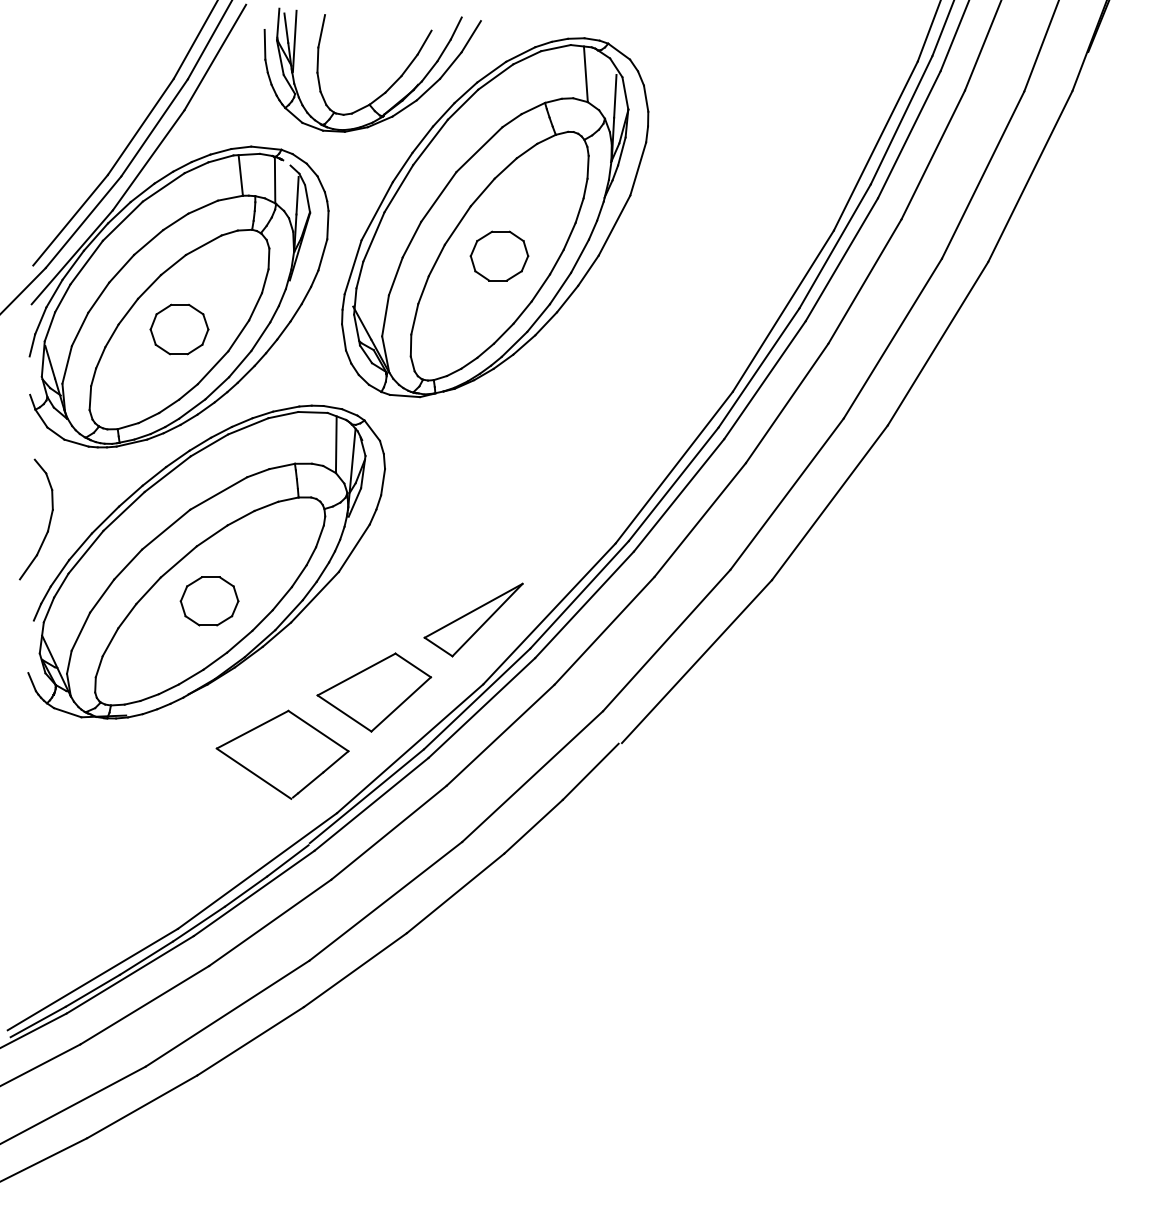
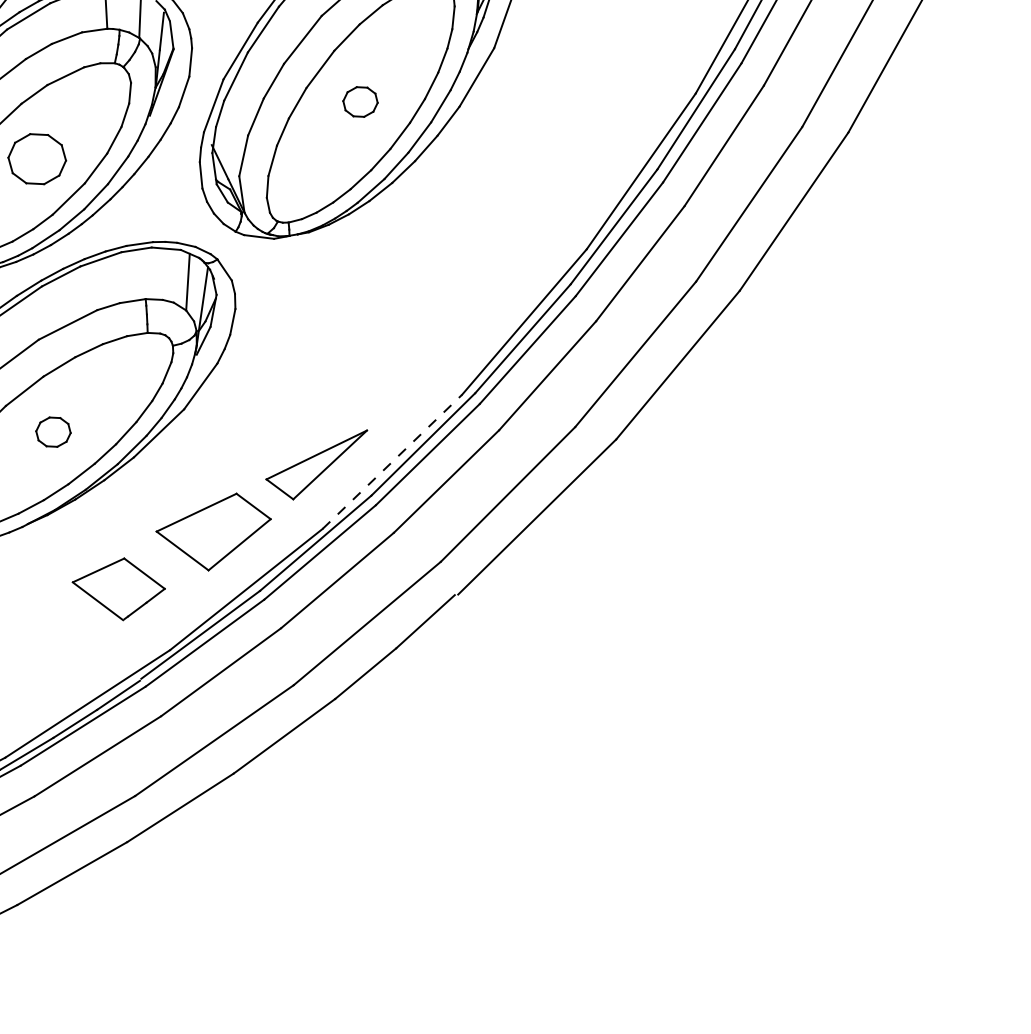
part: (499, 255) -> (360, 101), size x0.6
part: (209, 601) -> (53, 432), size x0.6
line: (549, 613) -> (392, 461), solid -> dashed
part: (282, 754) -> (118, 588), size x0.7

